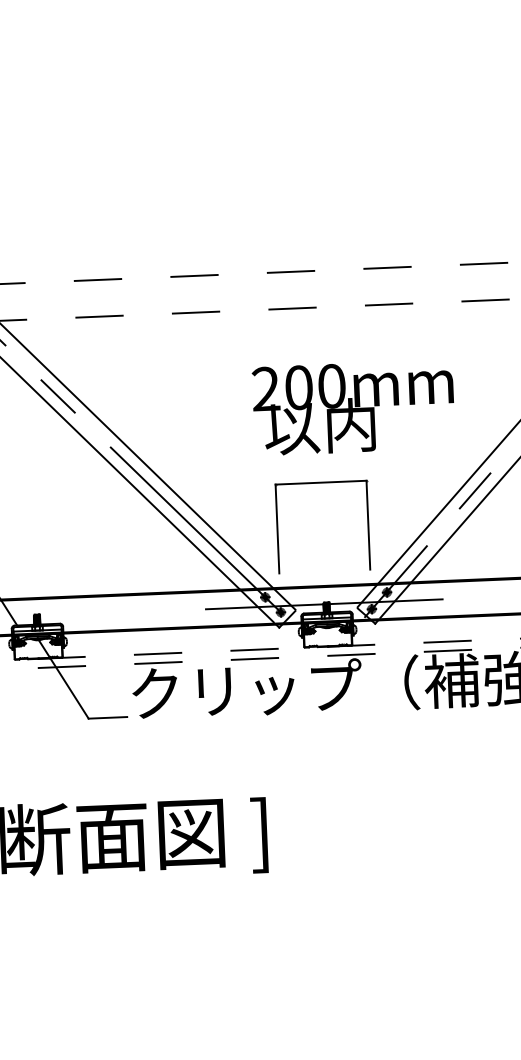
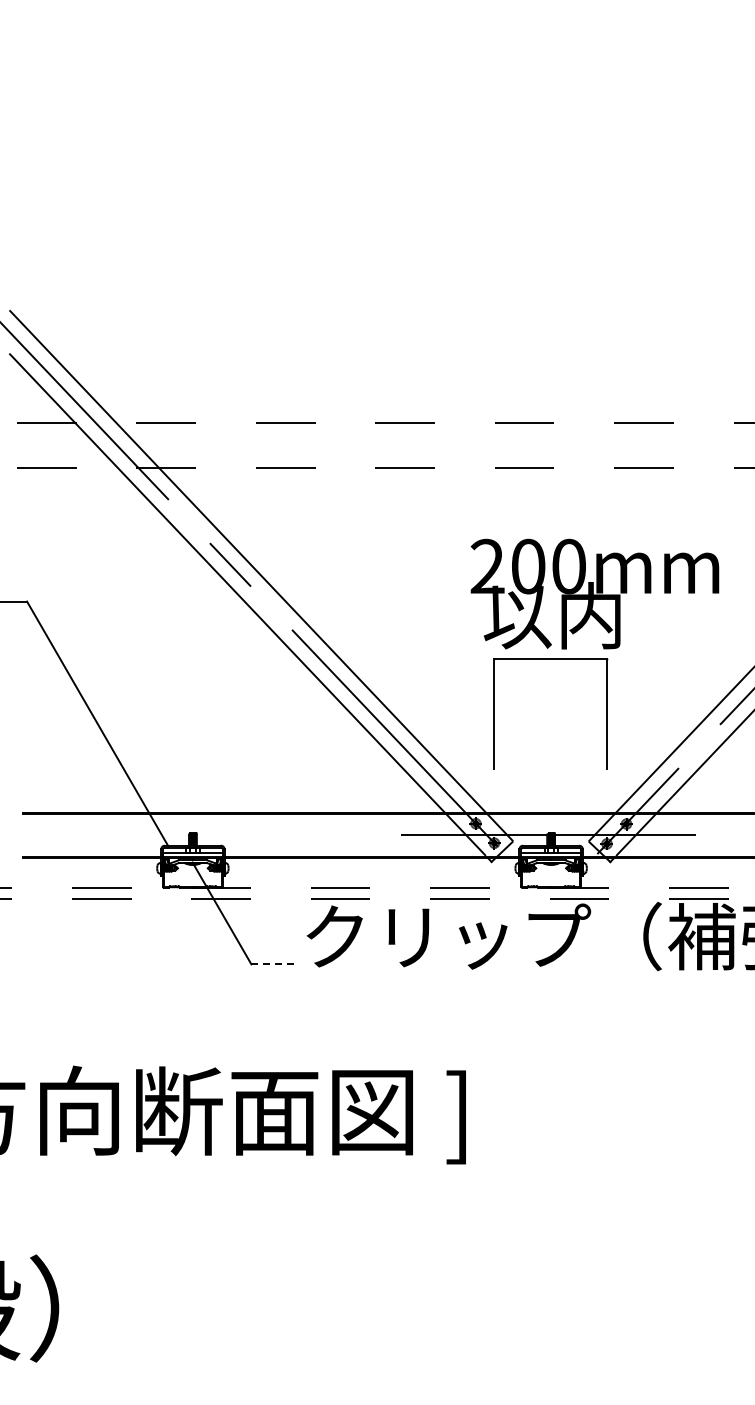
part: (320, 483) -> (550, 659), moved
line: (108, 717) -> (275, 964), solid -> dashed

